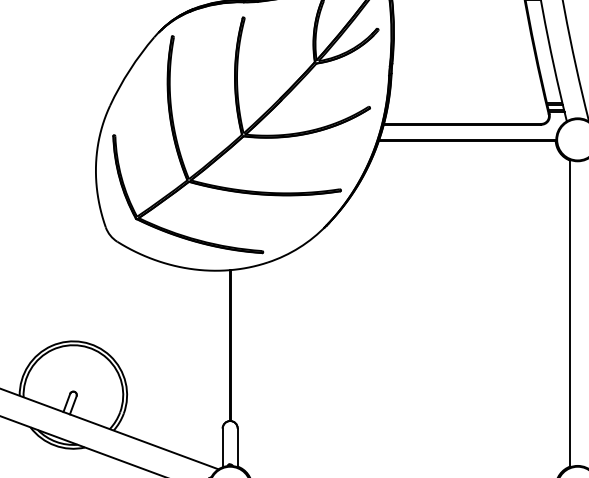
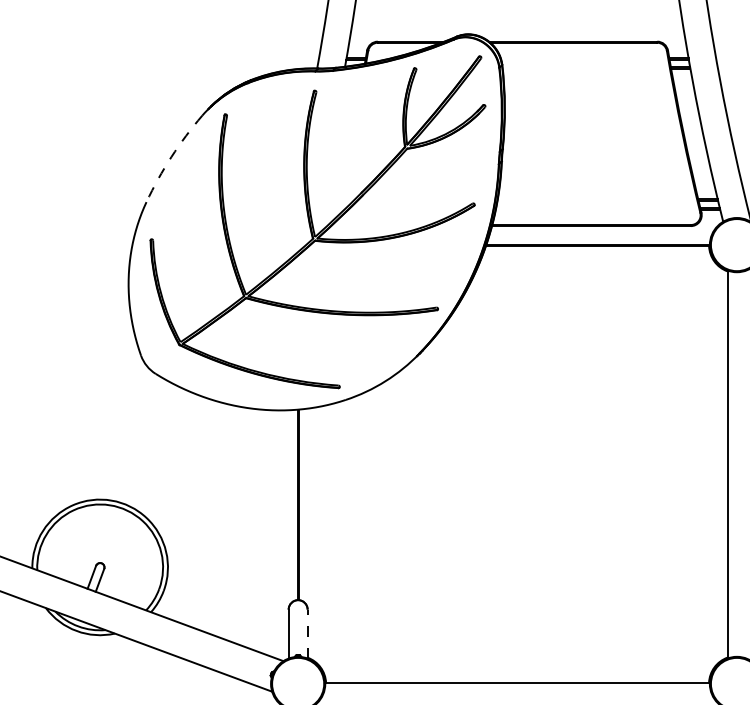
arc: (129, 70) -> (171, 157), solid -> dashed
line: (237, 447) -> (307, 633), solid -> dashed

